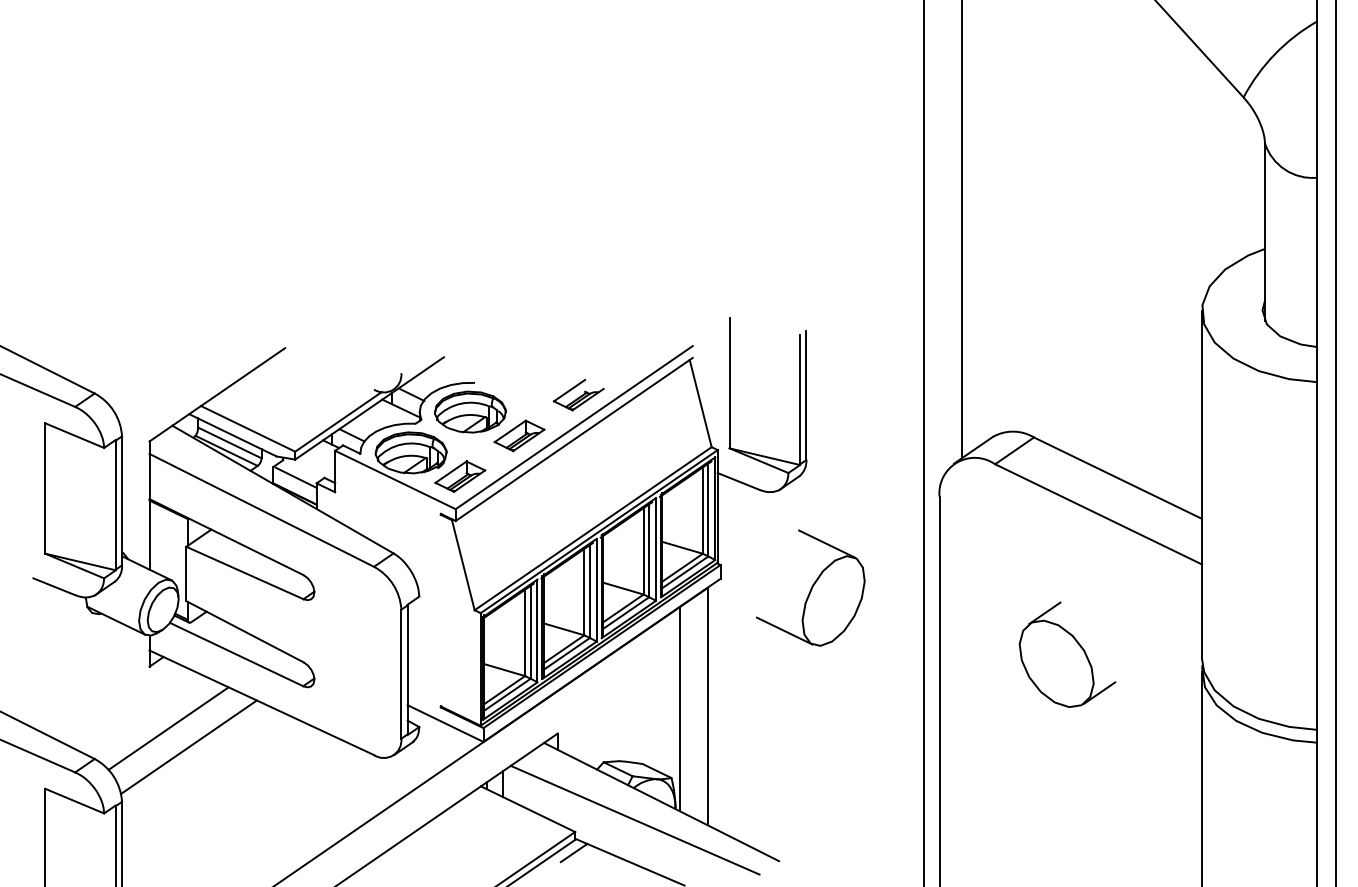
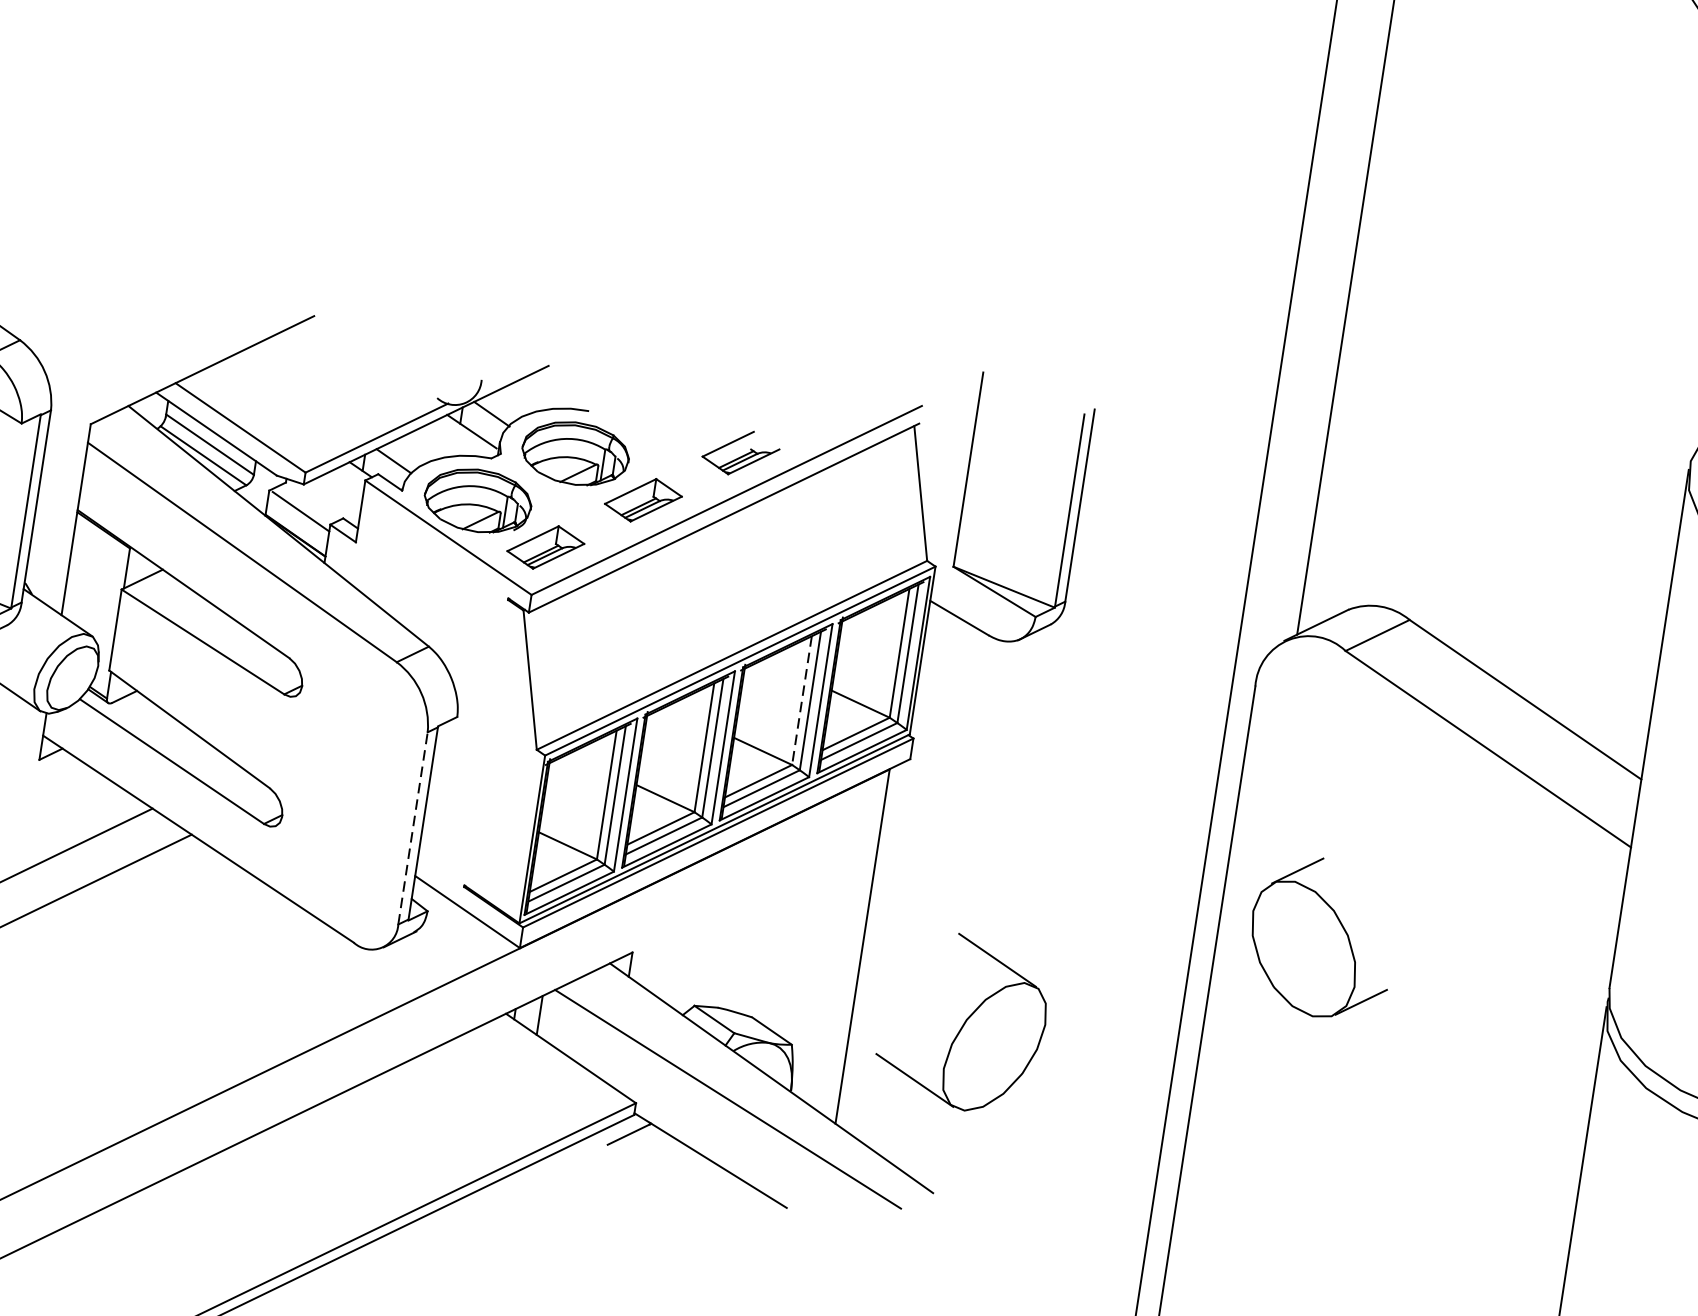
line: (643, 551) -> (801, 700), solid -> dashed
part: (810, 587) -> (963, 1021), moved
part: (1067, 654) -> (1322, 937), moved
line: (401, 673) -> (413, 827), solid -> dashed
line: (680, 708) -> (821, 943), removed

